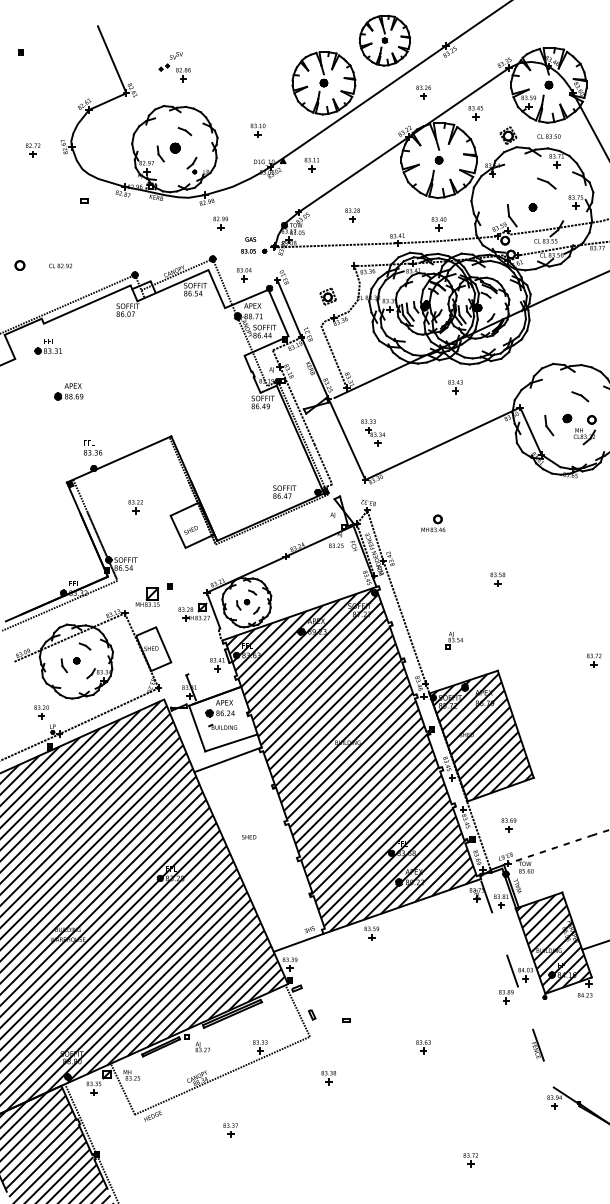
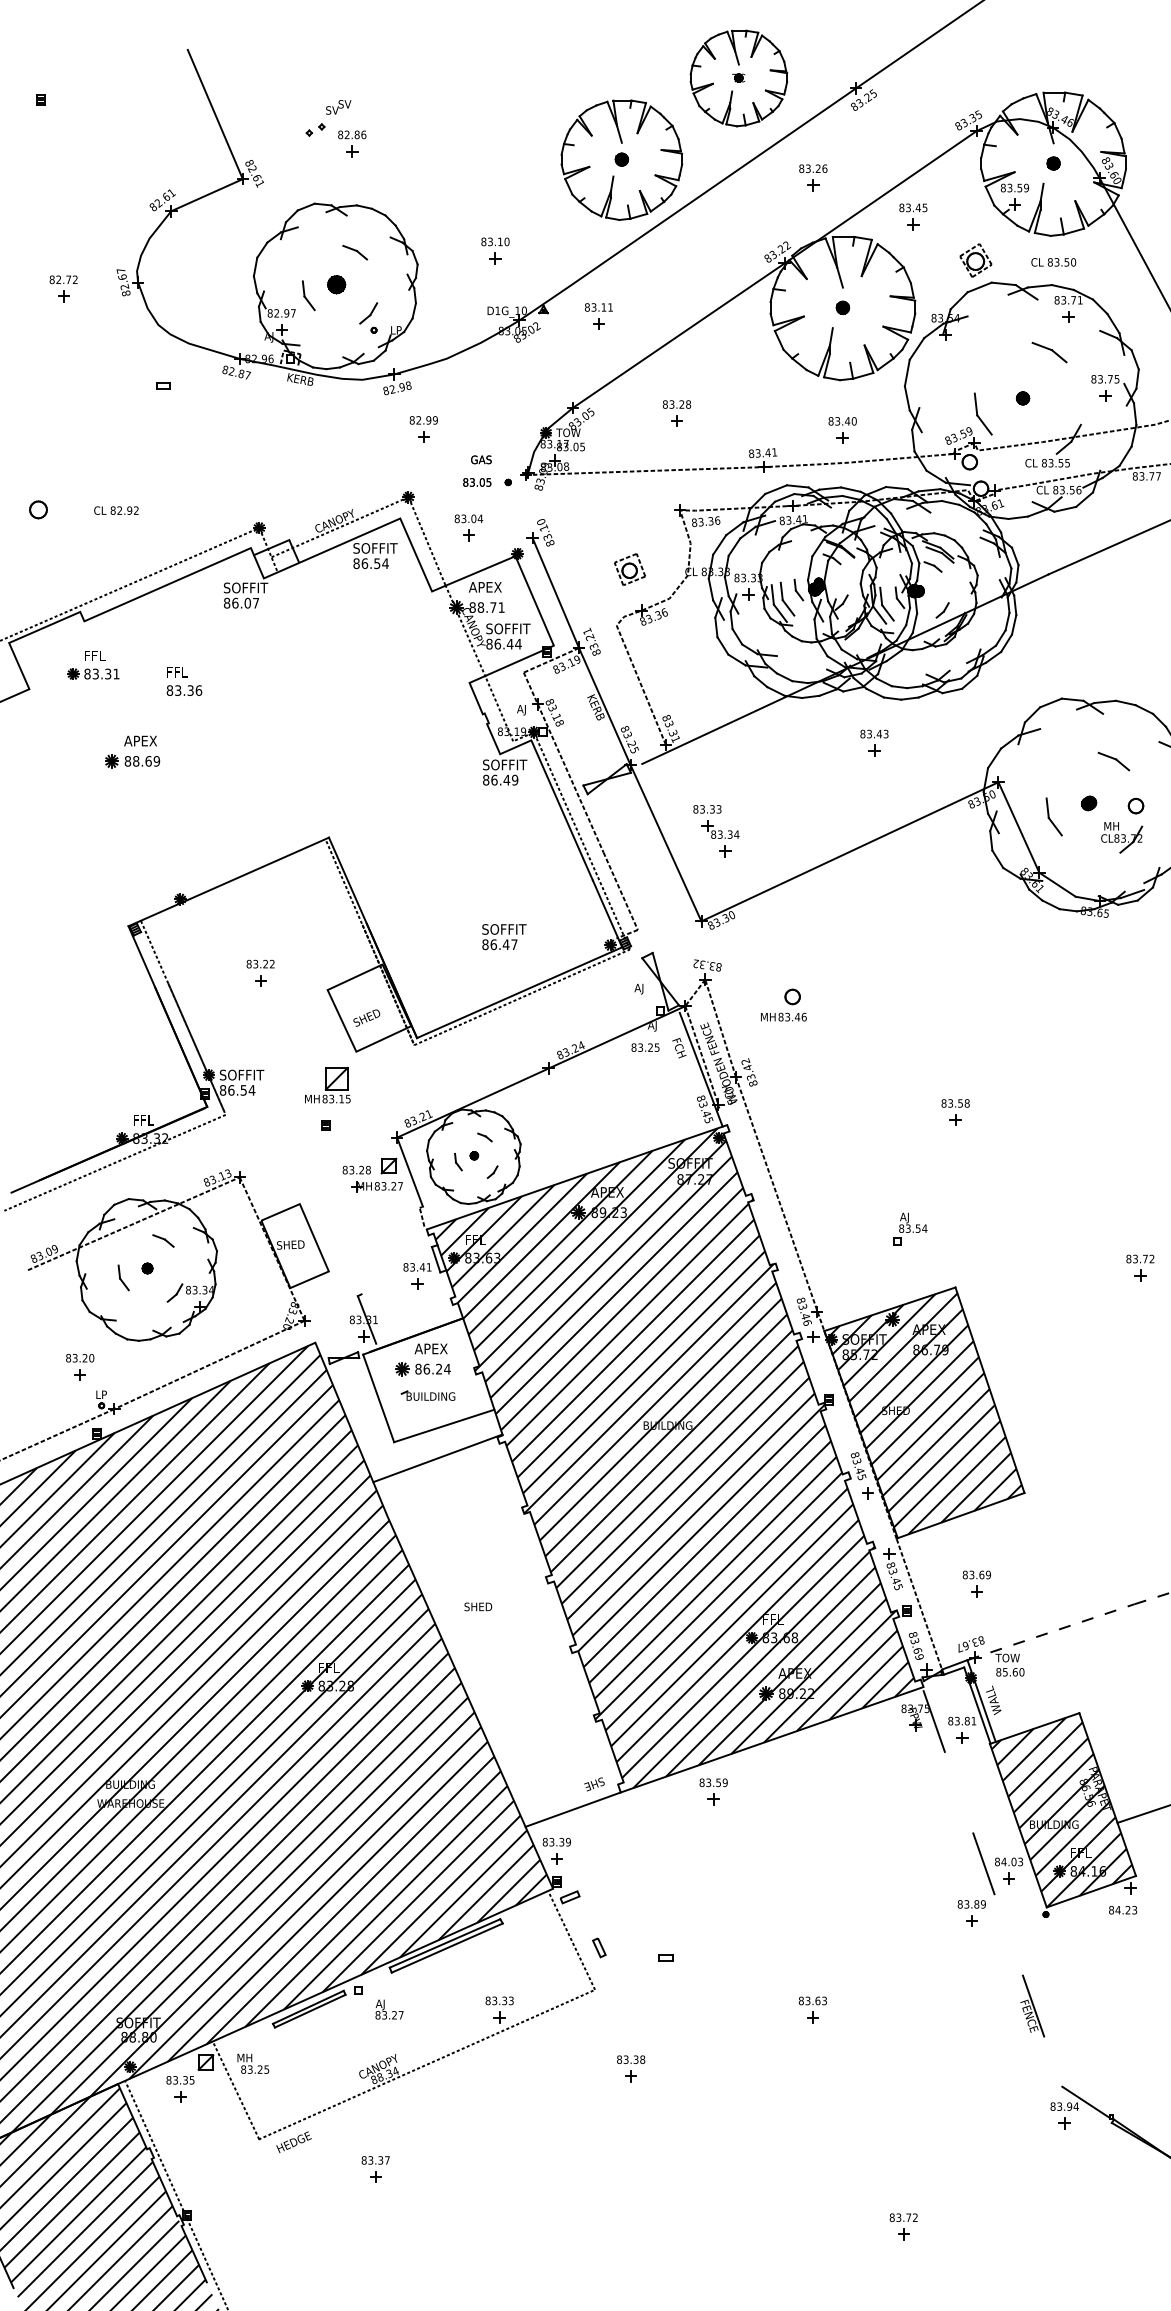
text: (93, 447) -> (185, 680), moved
text: (284, 491) -> (503, 935), moved
part: (433, 523) -> (784, 1004), moved
part: (147, 596) -> (327, 1083), moved
part: (453, 640) -> (908, 1229), moved
part: (230, 1130) -> (375, 2169), moved

